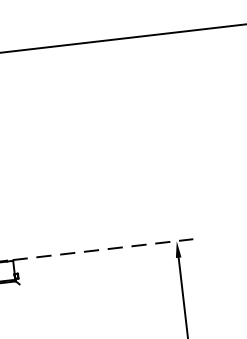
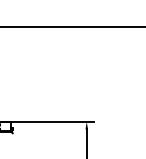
line: (102, 248) -> (52, 121), dashed -> solid

